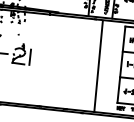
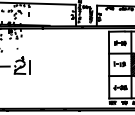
line: (98, 66) -> (89, 68), removed

